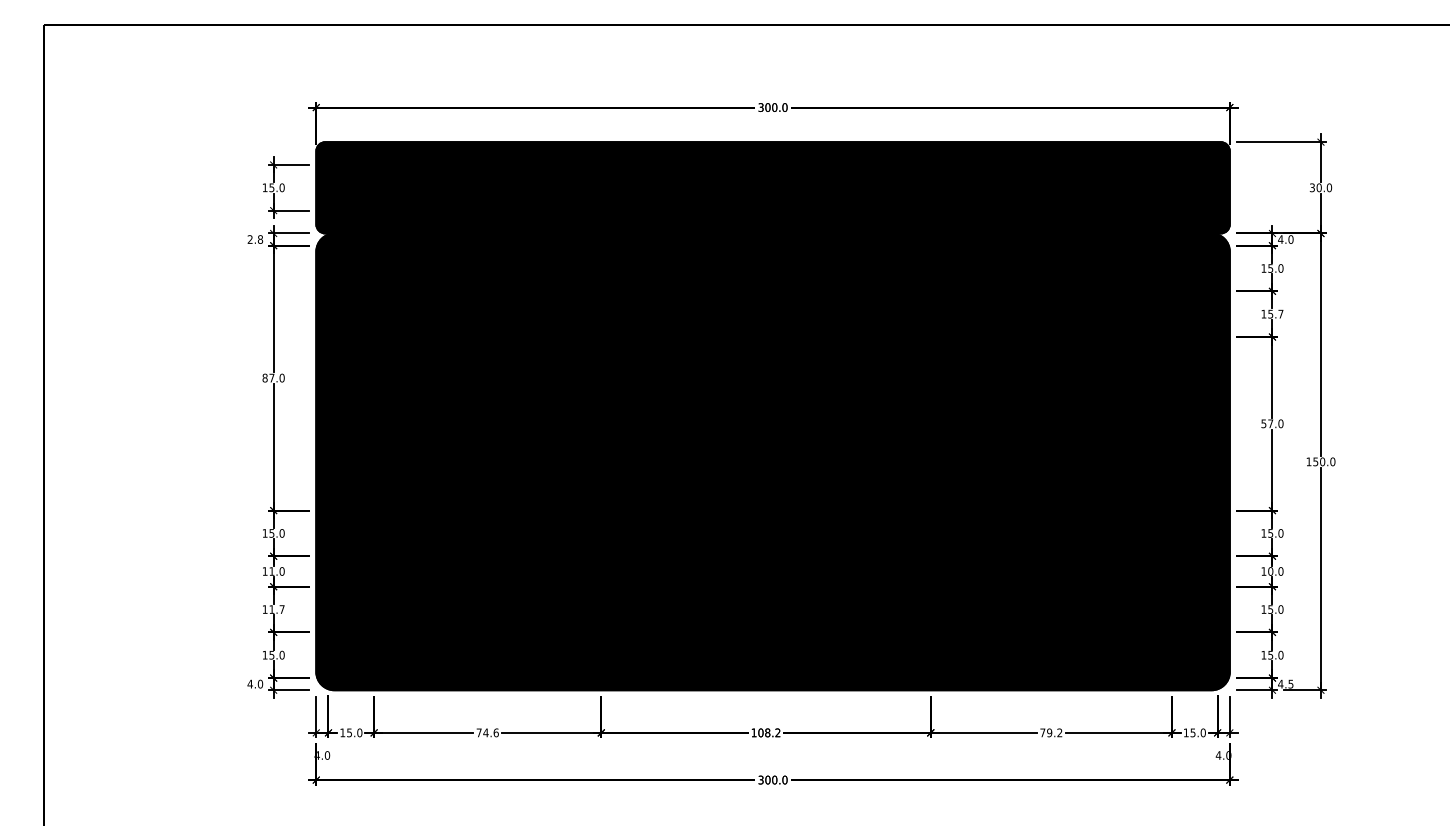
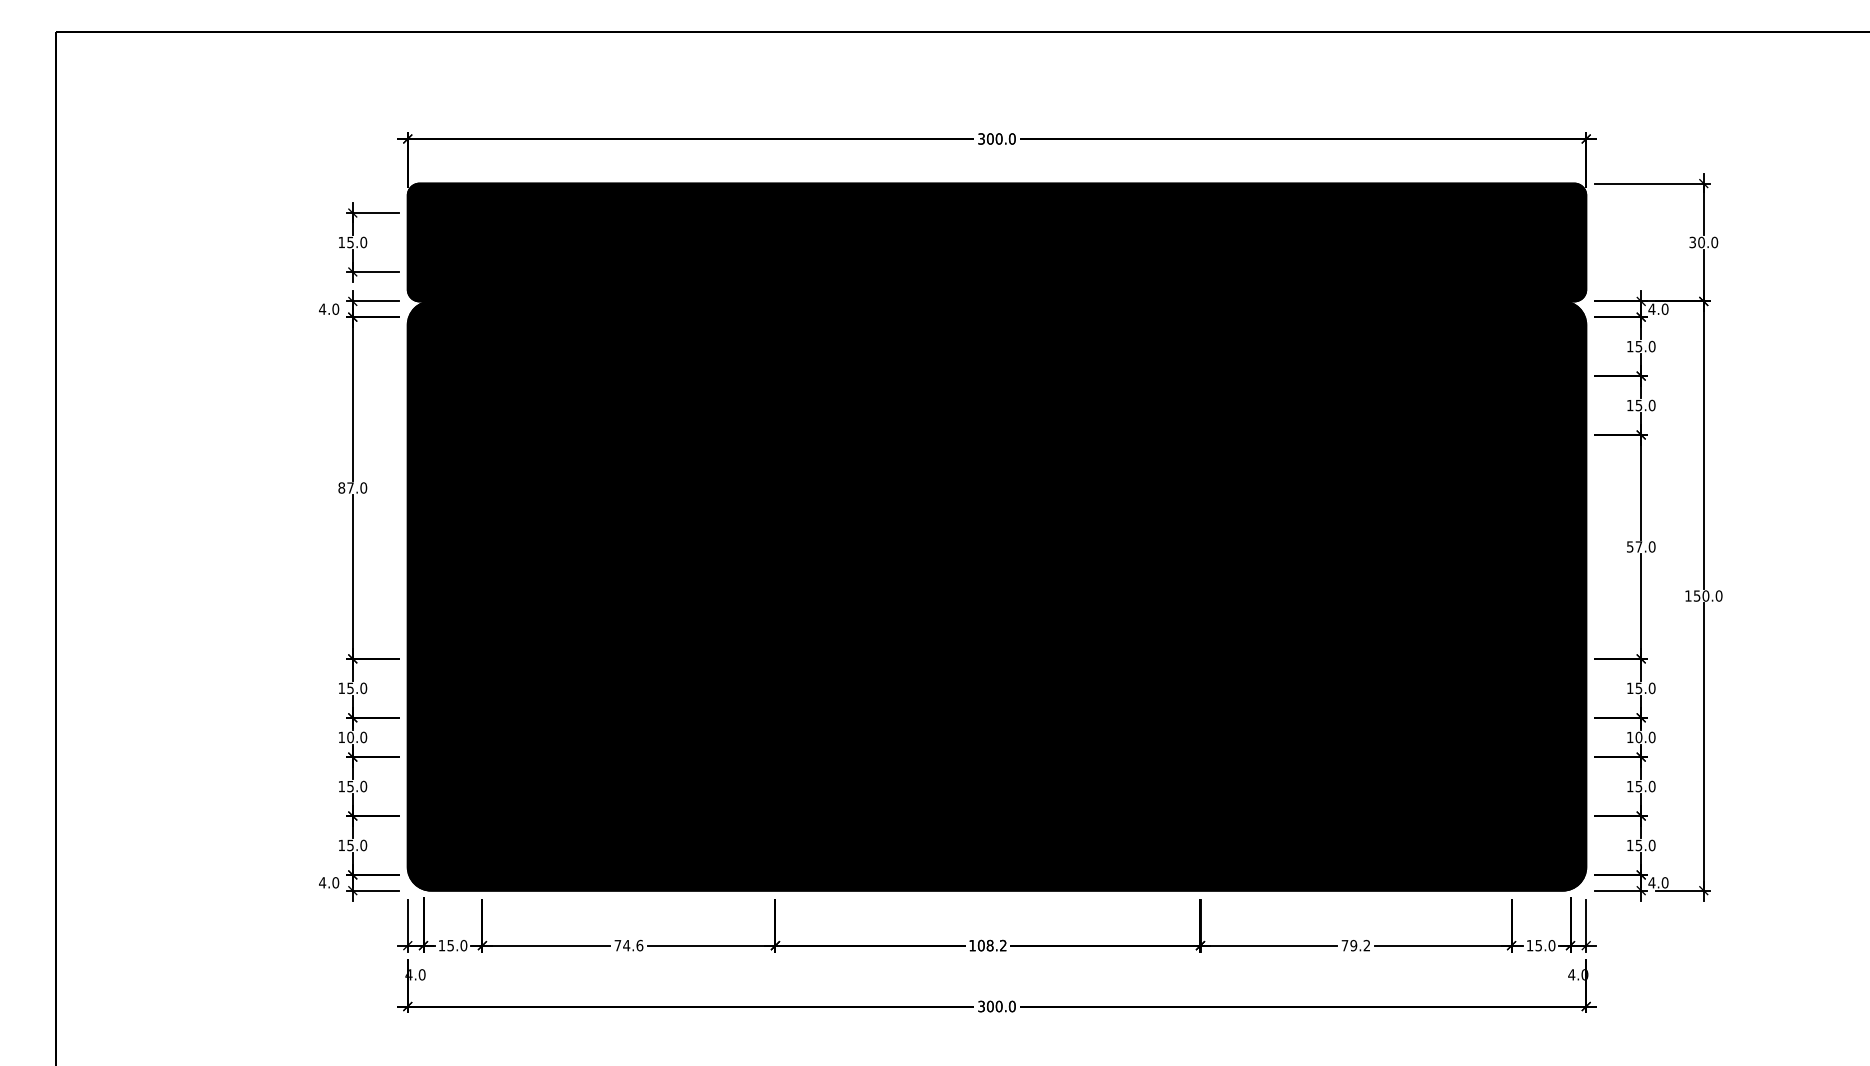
text: (255, 238) -> (329, 308), 2.8 -> 4.0
text: (1280, 314) -> (1651, 405), 15.7 -> 15.0
text: (271, 571) -> (350, 737), 11.0 -> 10.0
text: (277, 609) -> (357, 786), 11.7 -> 15.0
text: (1290, 683) -> (1664, 882), 4.5 -> 4.0

